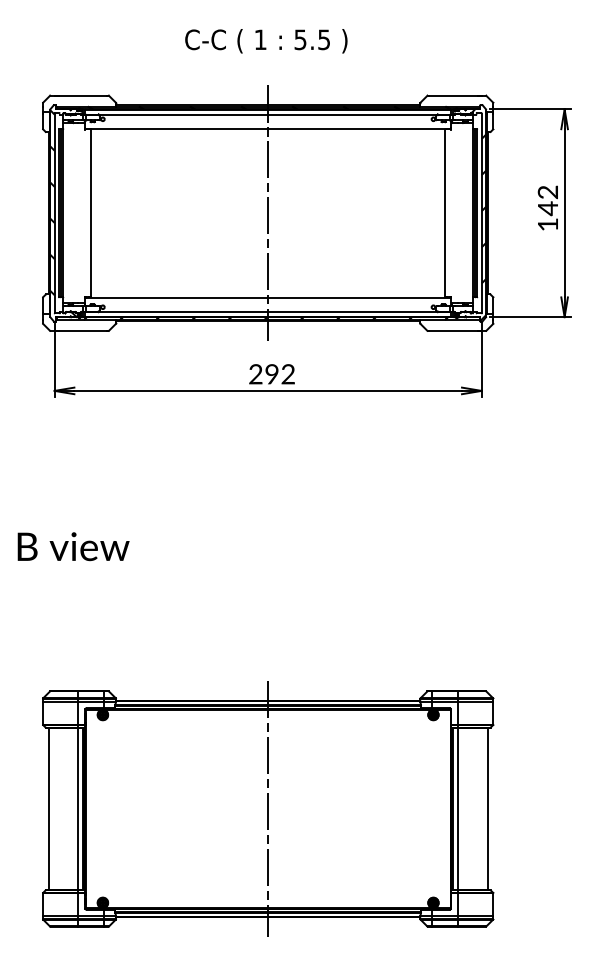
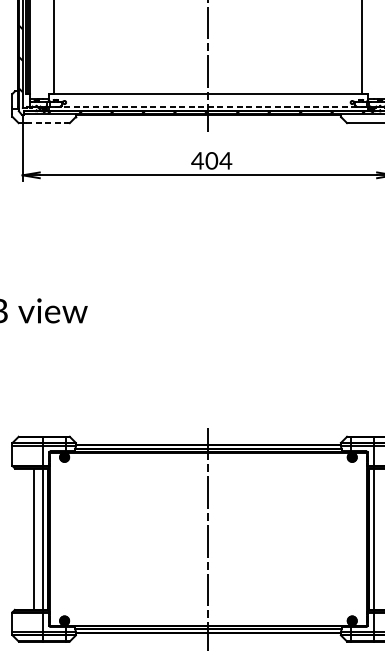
line: (267, 312) -> (207, 107), solid -> dashed
line: (83, 331) -> (47, 123), solid -> dashed
text: (271, 374) -> (211, 161), 292 -> 404
line: (48, 808) -> (33, 538), moved

